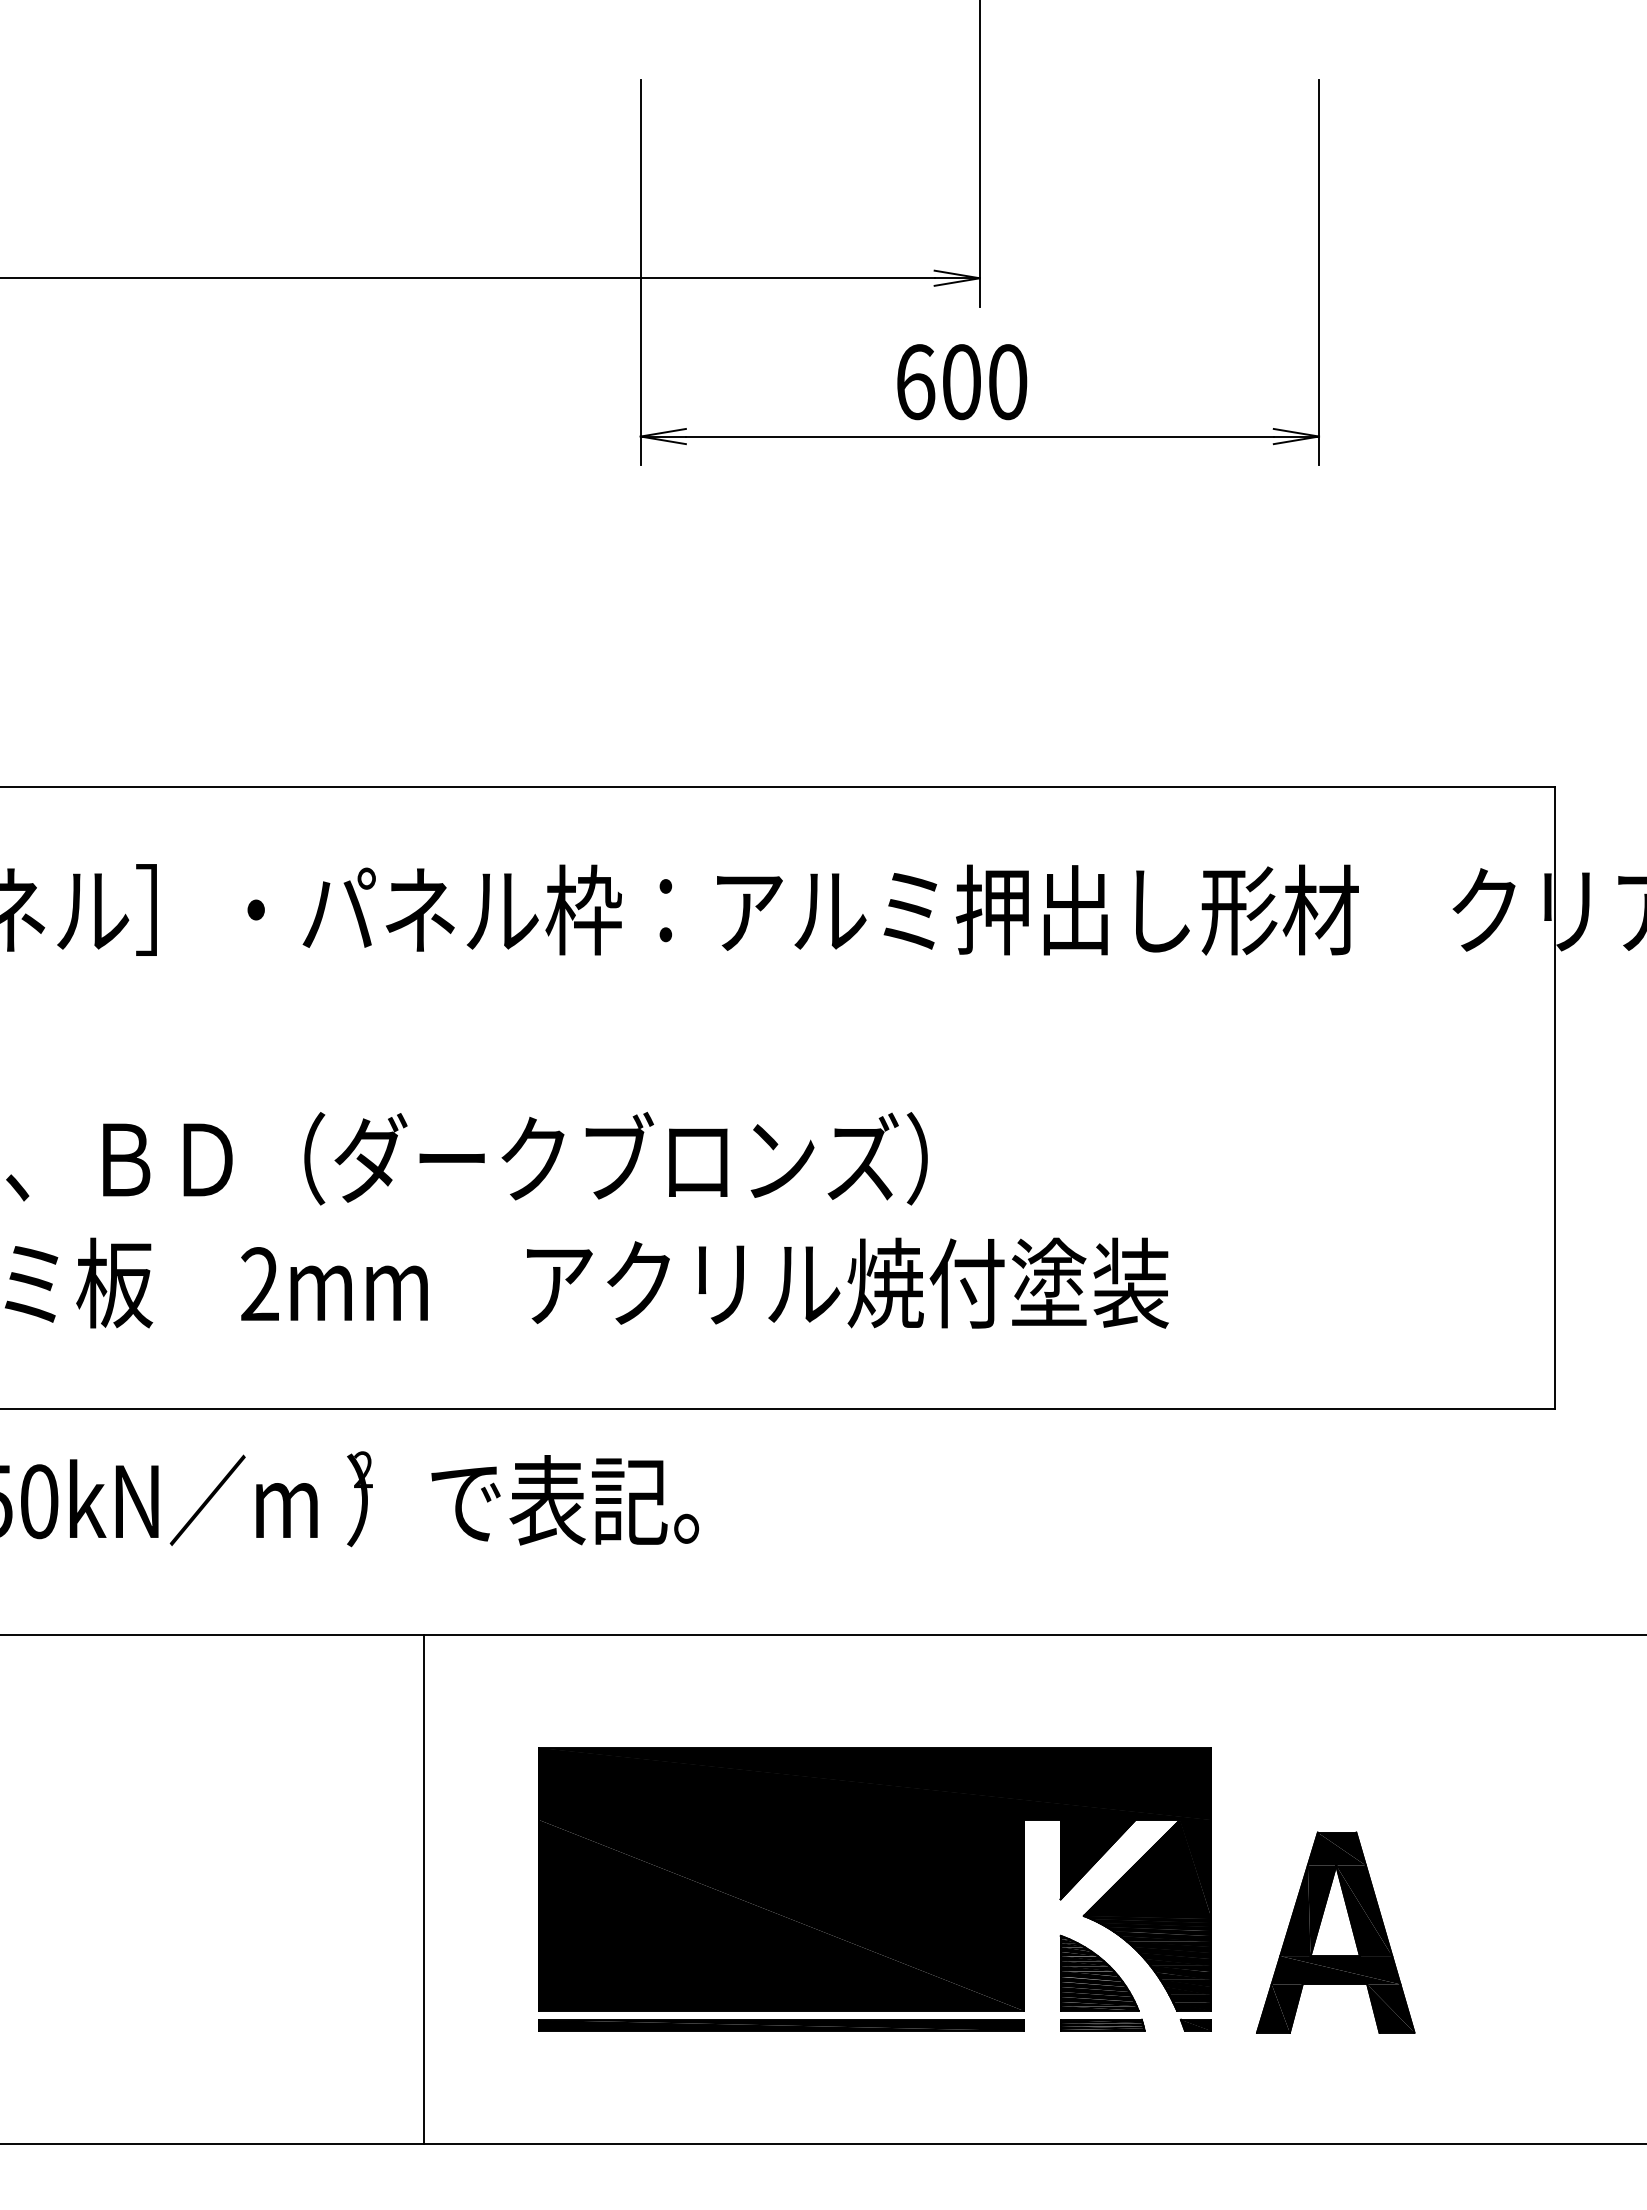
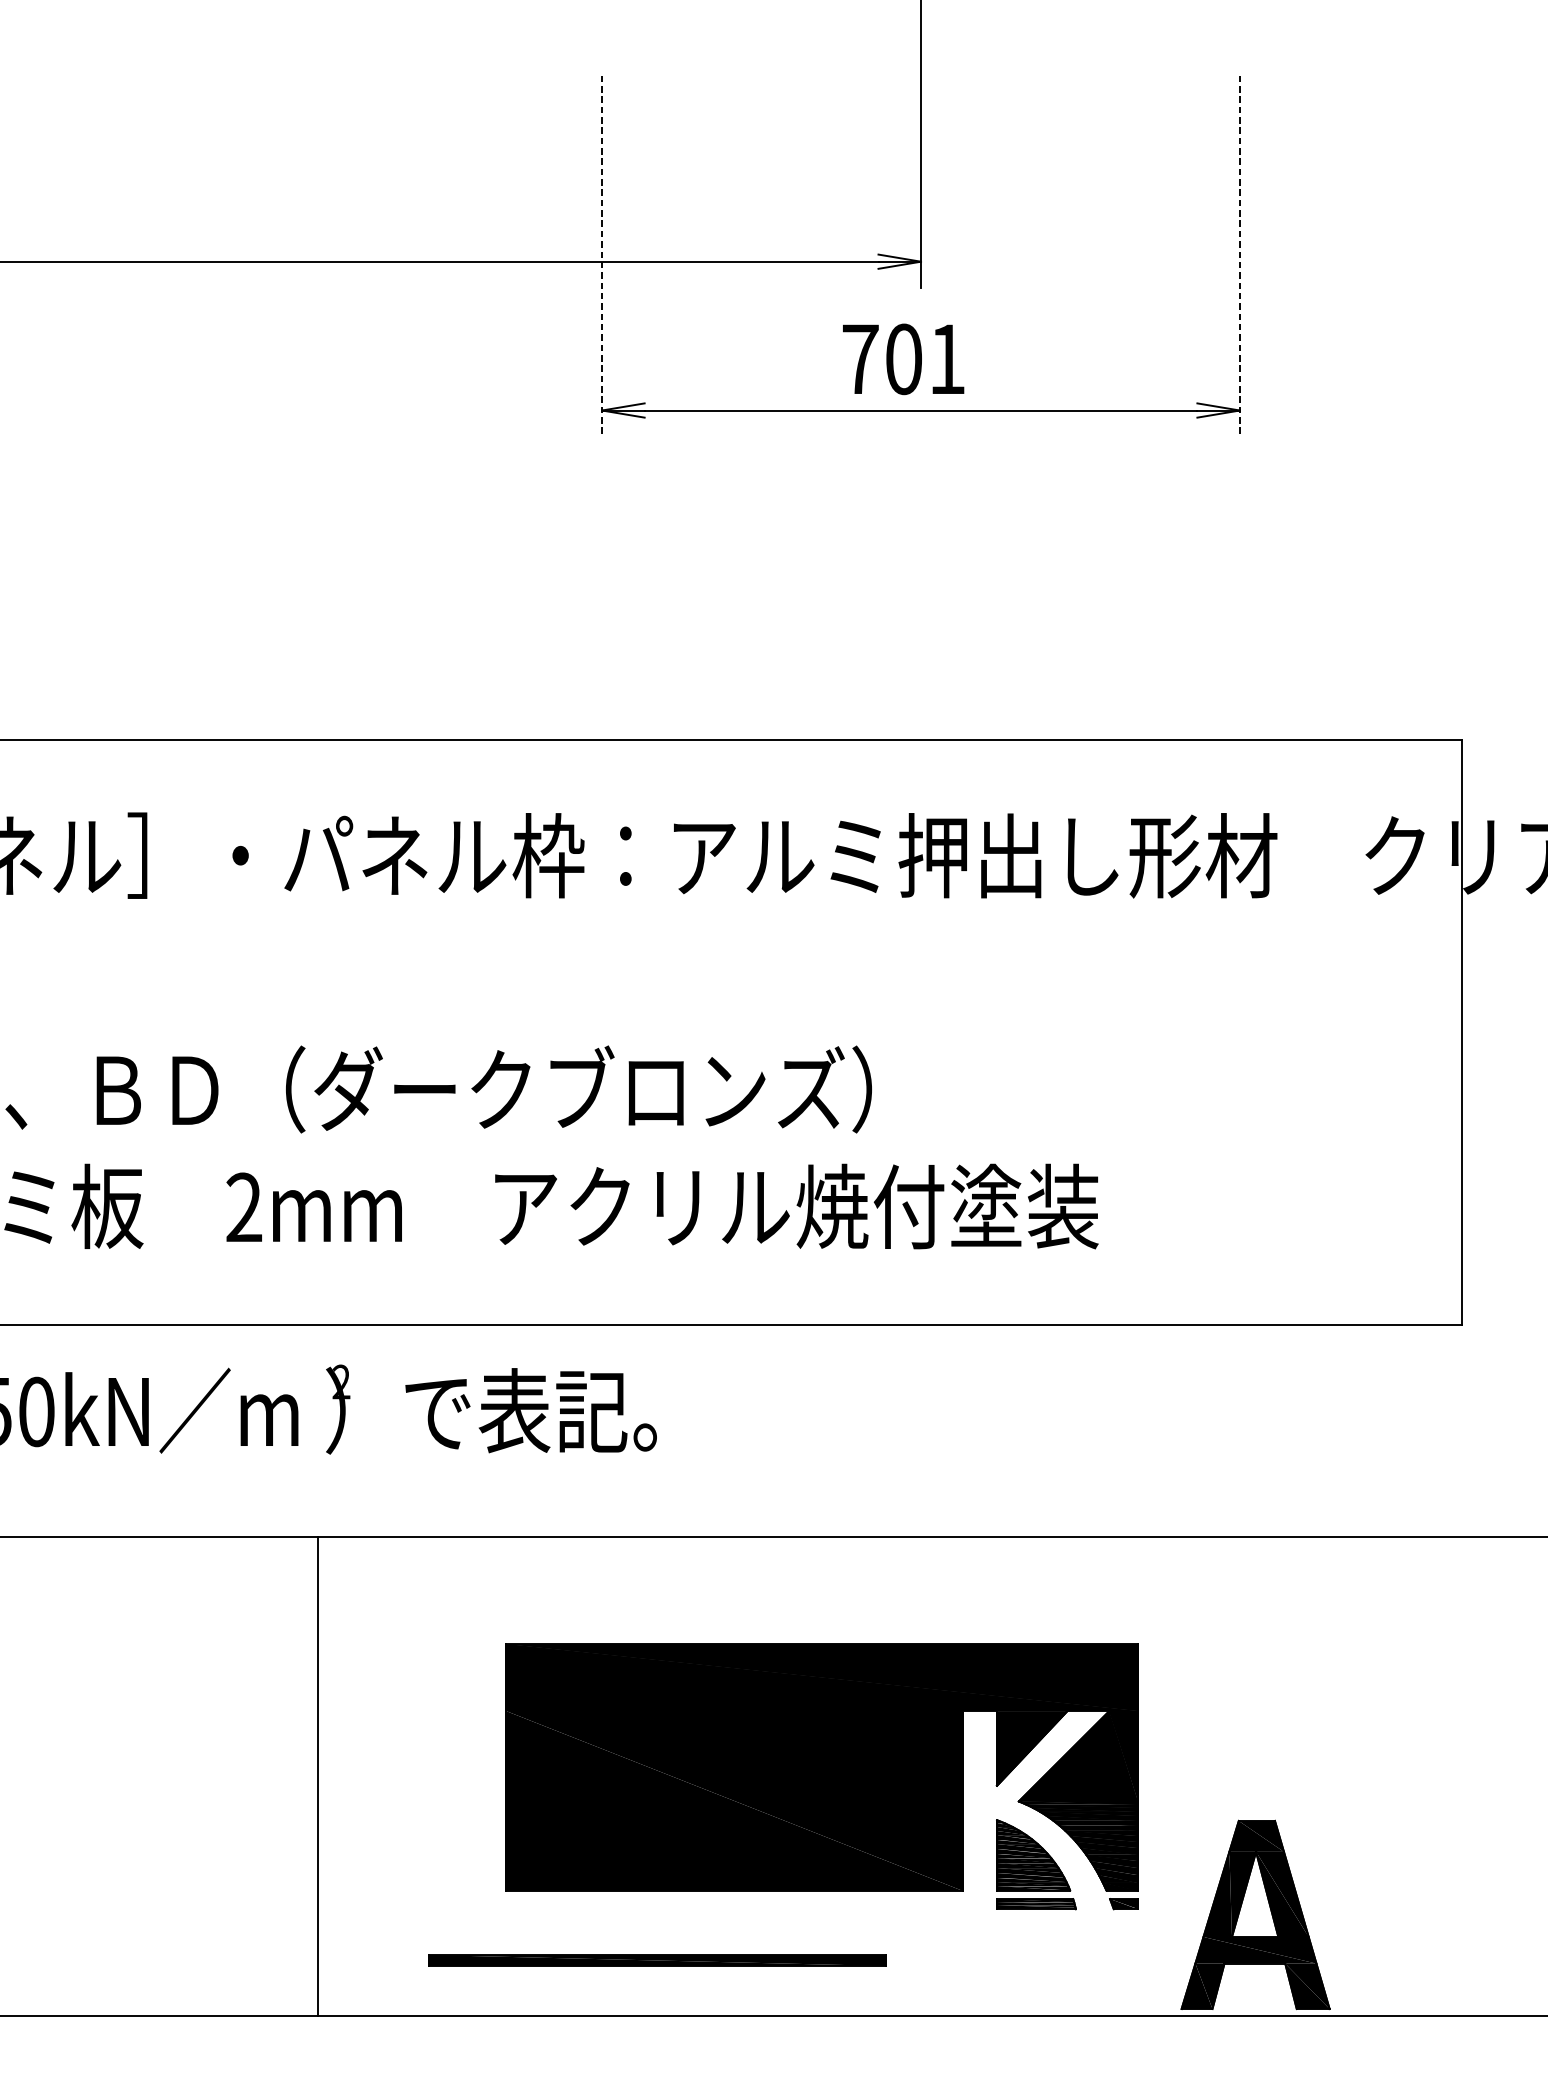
line: (640, 273) -> (601, 257), solid -> dashed
line: (1319, 273) -> (1240, 257), solid -> dashed
text: (961, 382) -> (903, 359), 600 -> 701
line: (424, 1888) -> (318, 1775), moved
part: (1335, 1932) -> (1255, 1914), moved
part: (781, 2025) -> (657, 1960), moved

